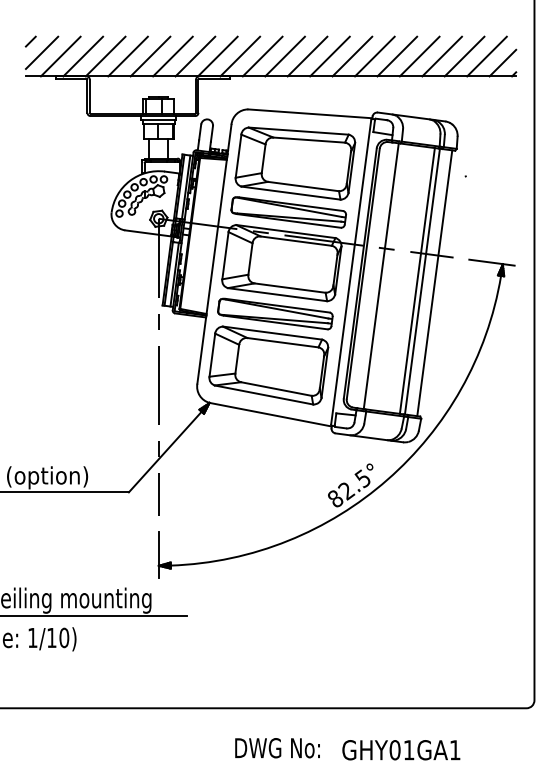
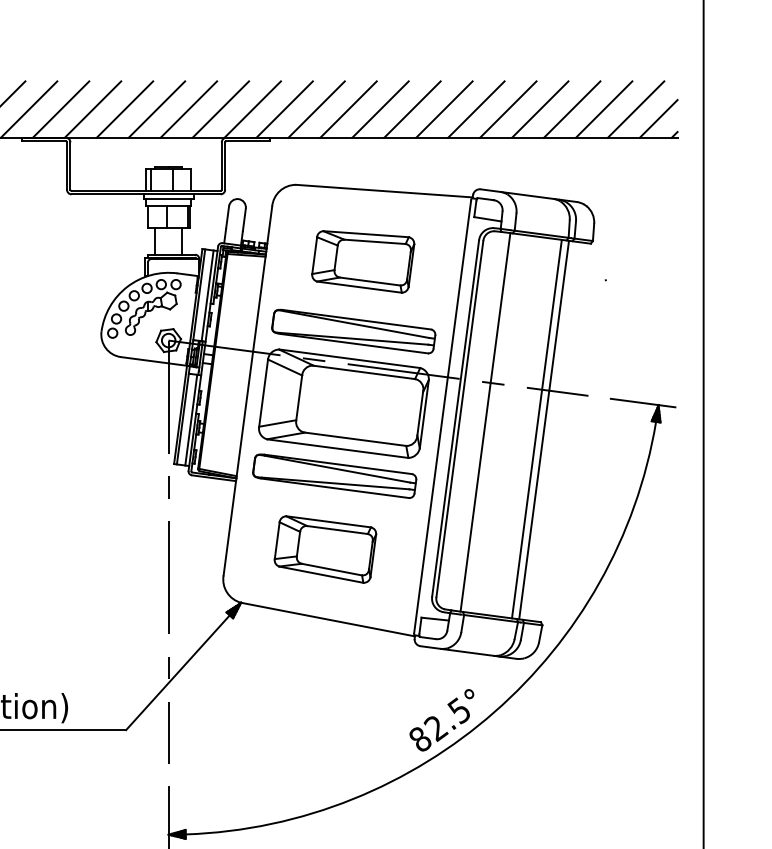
part: (295, 163) -> (363, 261), size x0.6
line: (434, 283) -> (561, 432), removed
part: (268, 365) -> (324, 549), size x0.6

